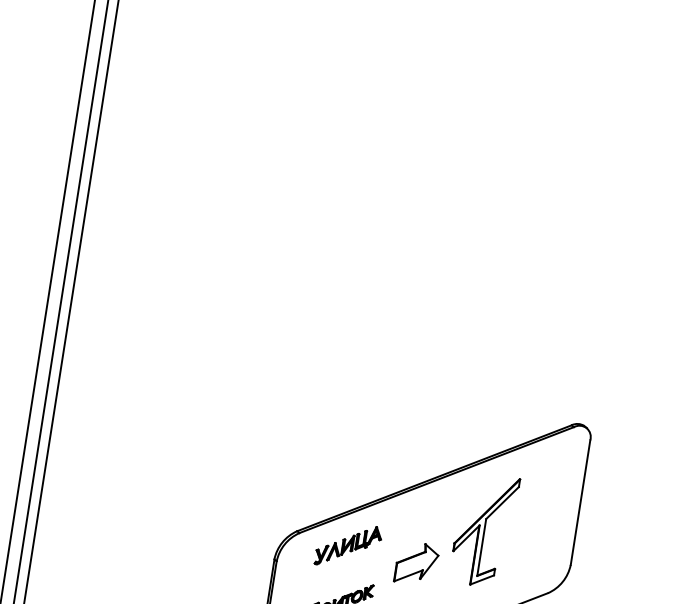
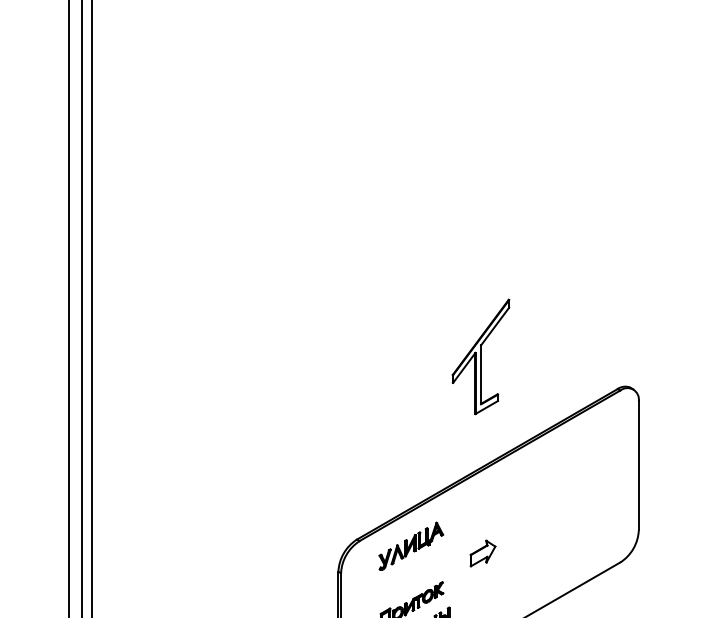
part: (483, 529) -> (480, 356), moved
part: (416, 563) -> (482, 553), size x0.6

